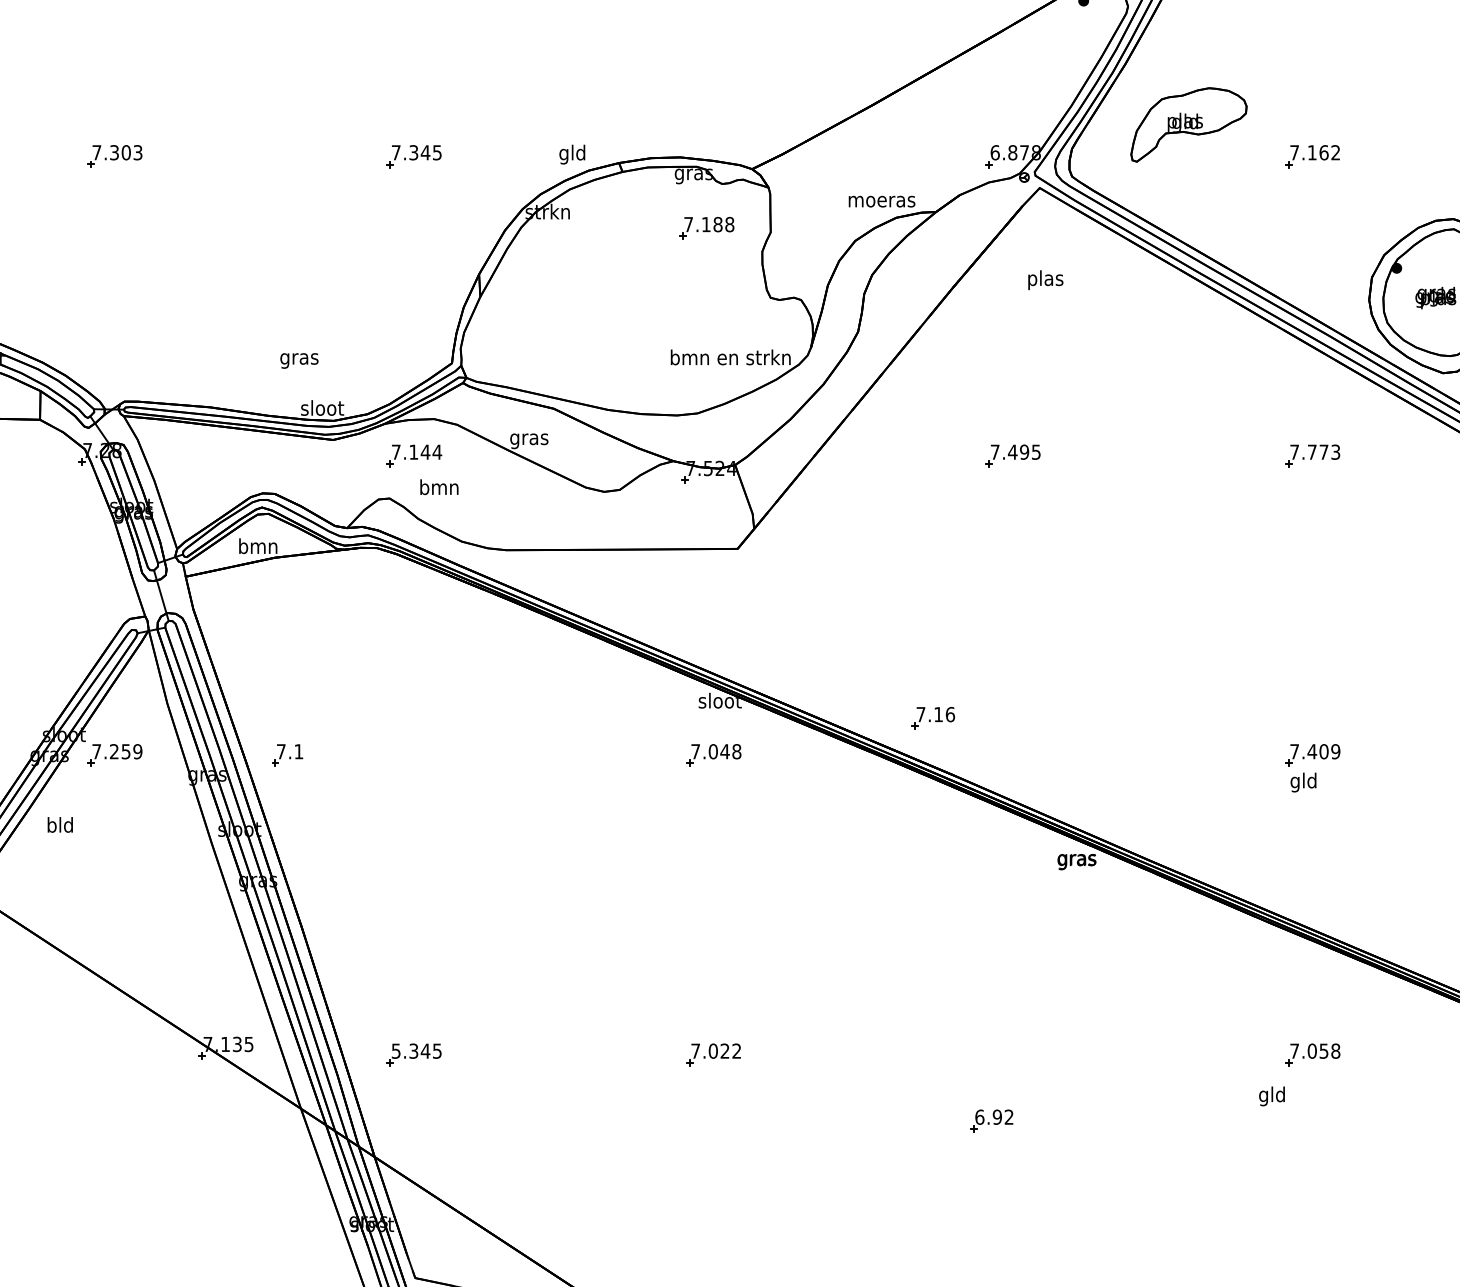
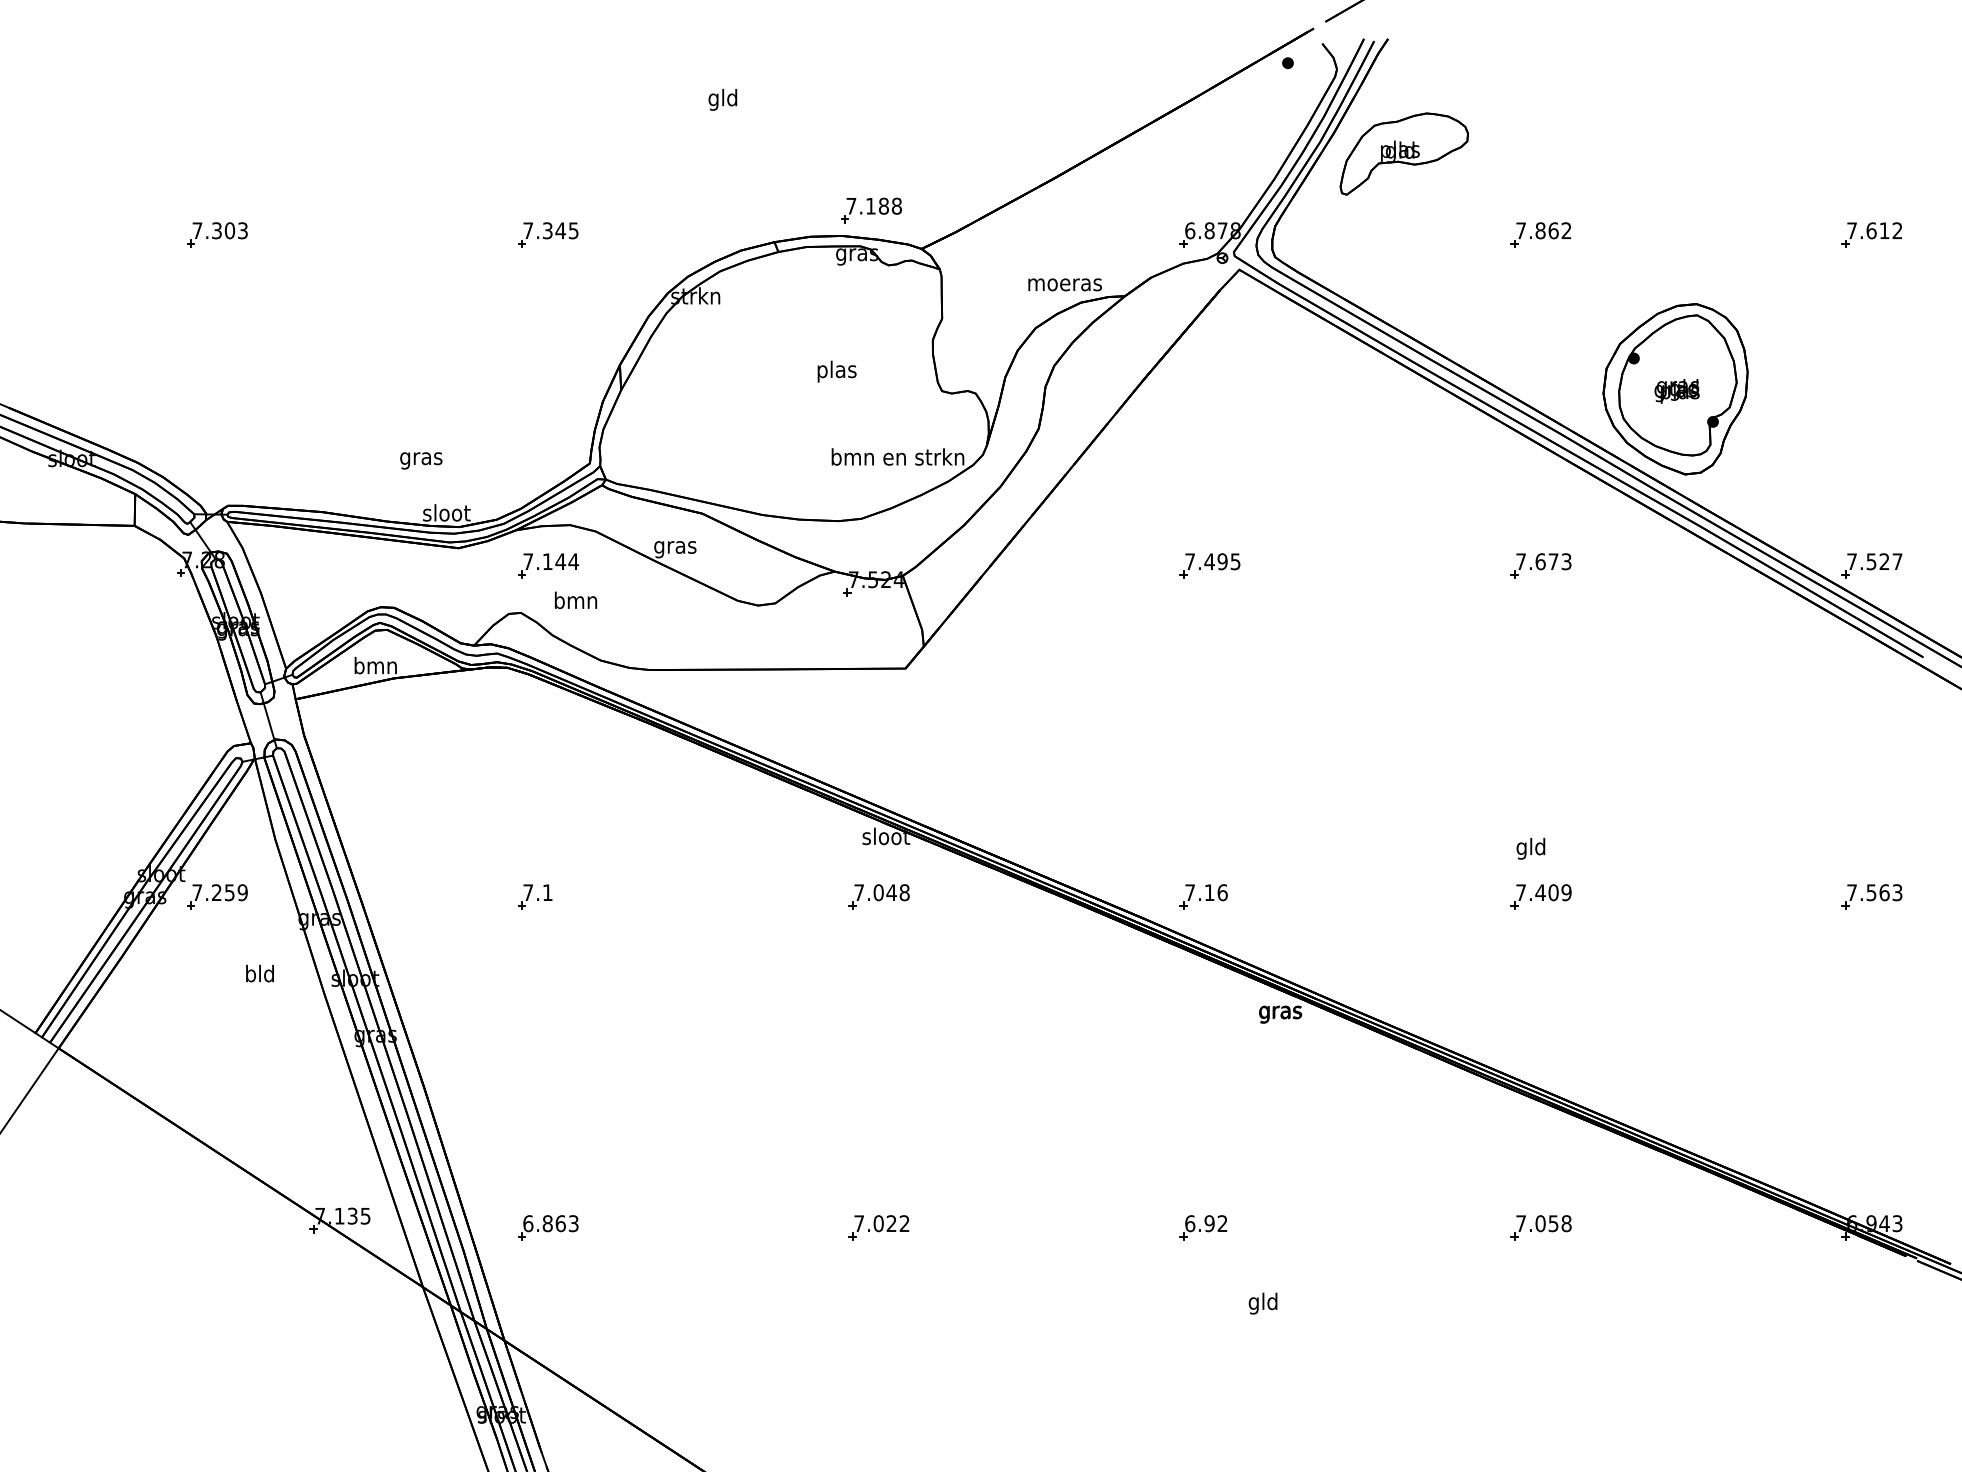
part: (1188, 124) -> (1403, 153), moved
text: (1312, 152) -> (1540, 230), 7.162 -> 7.862
text: (571, 154) -> (722, 99), moved
part: (706, 228) -> (871, 210), moved
text: (1045, 280) -> (836, 371), moved
text: (1312, 452) -> (1540, 561), 7.773 -> 7.673
part: (933, 718) -> (1203, 896), moved
part: (287, 755) -> (535, 896), moved
text: (1303, 782) -> (1530, 848), moved
text: (59, 824) -> (259, 973), moved
text: (416, 1051) -> (550, 1223), 5.345 -> 6.863
text: (1271, 1096) -> (1262, 1303), moved
part: (991, 1120) -> (1203, 1227), moved

